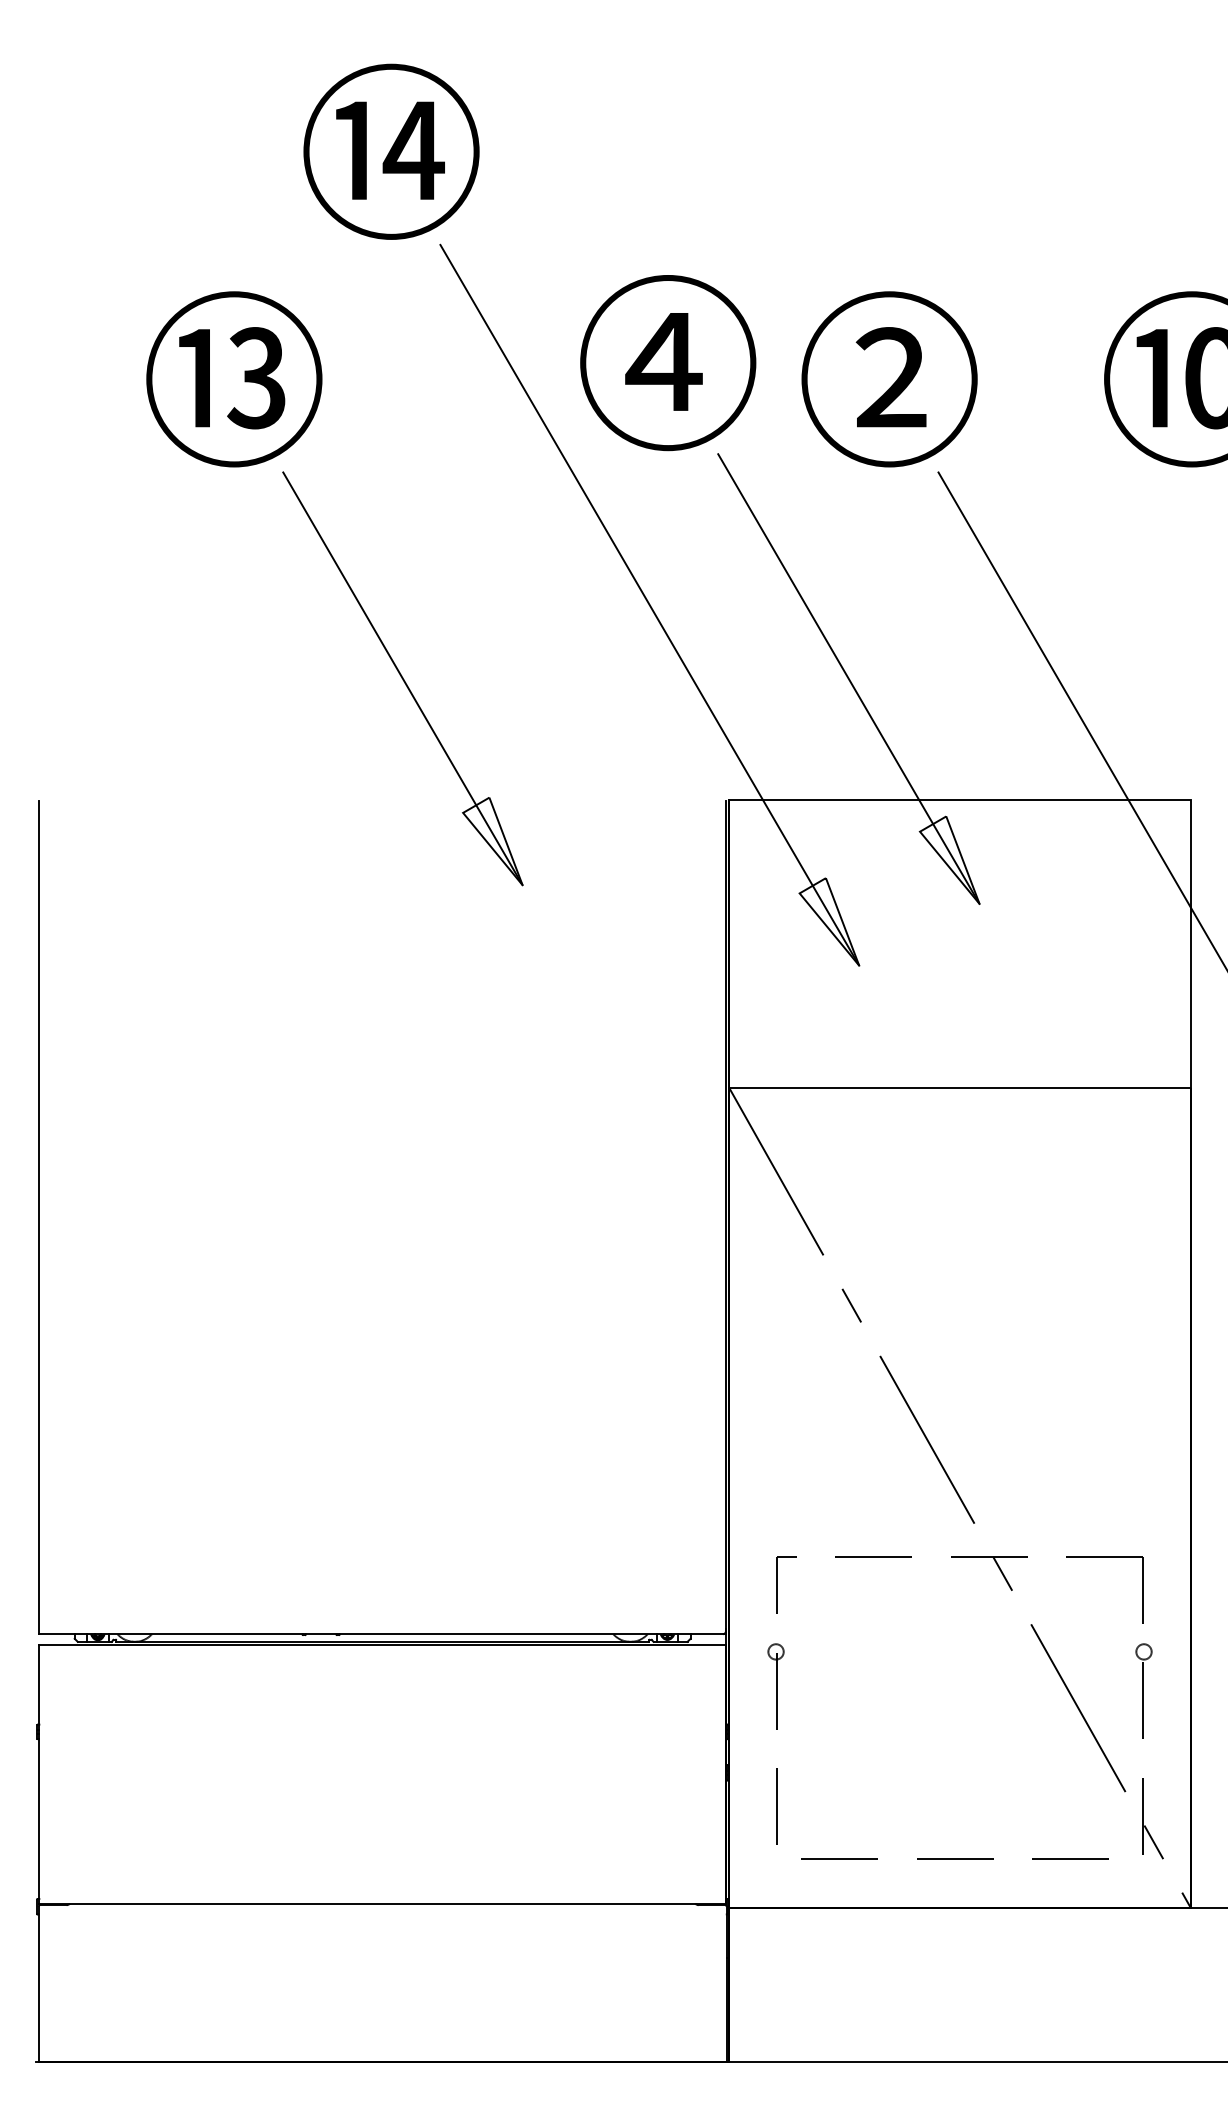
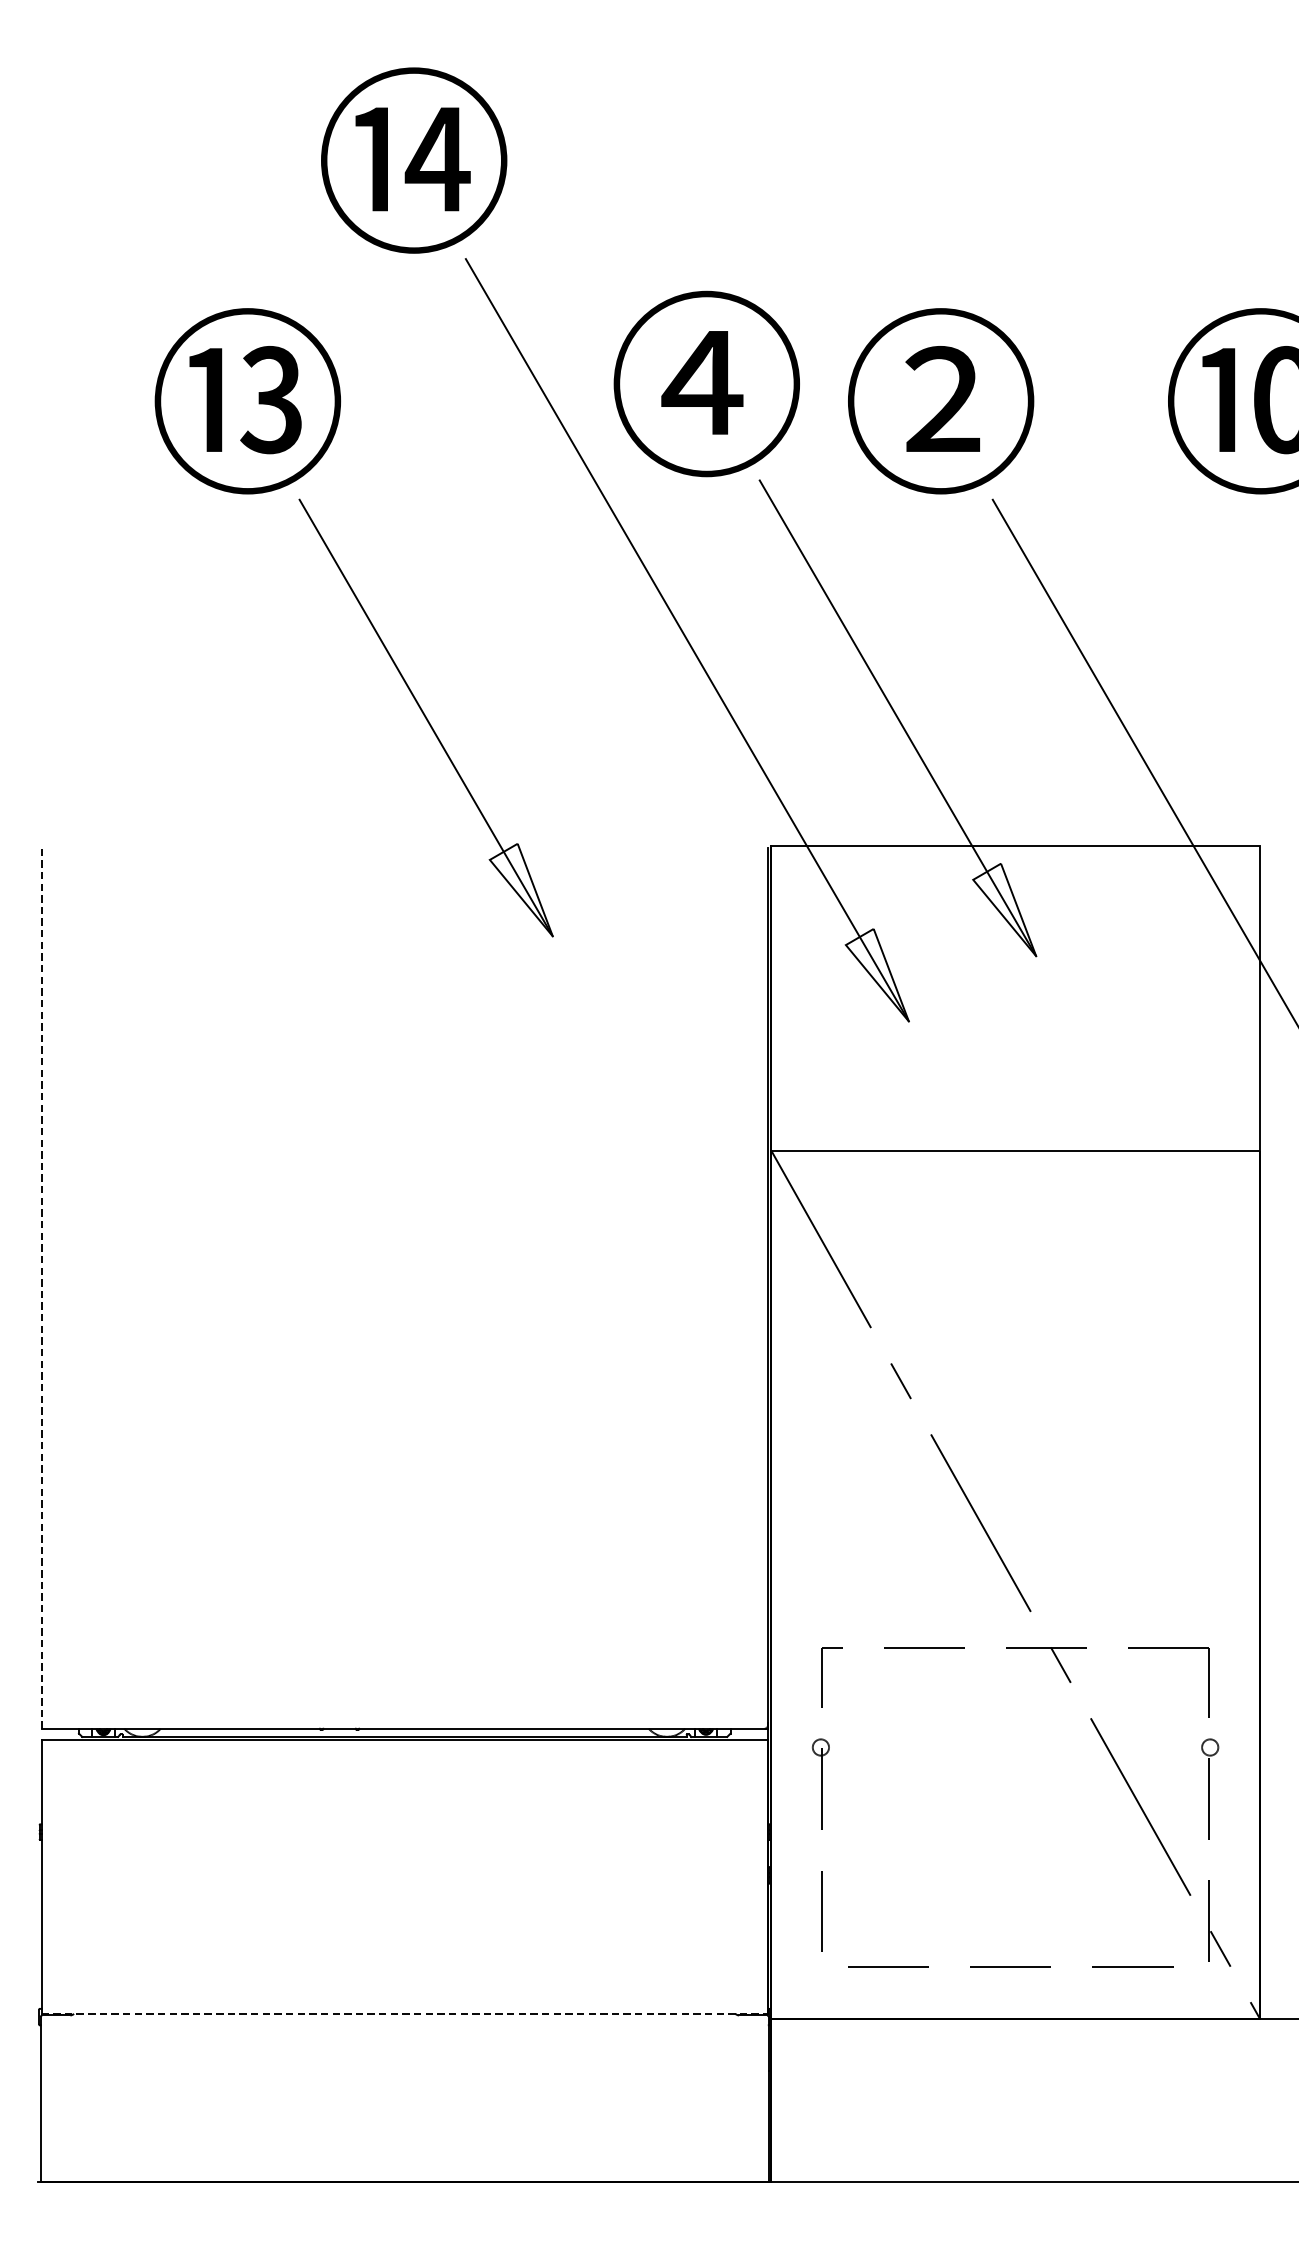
line: (39, 1217) -> (41, 1287), solid -> dashed
line: (383, 1903) -> (405, 2013), solid -> dashed

